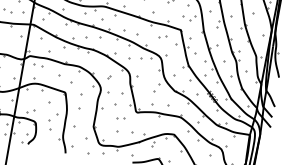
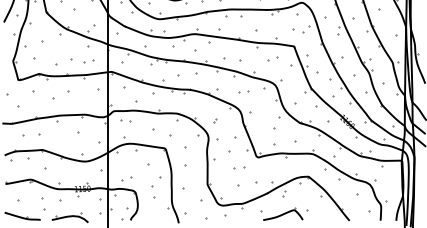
part: (16, 13) -> (88, 61), size x0.62
part: (134, 58) -> (243, 91), size x0.62

